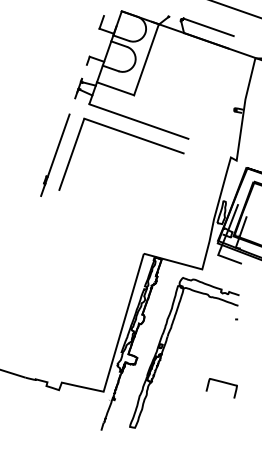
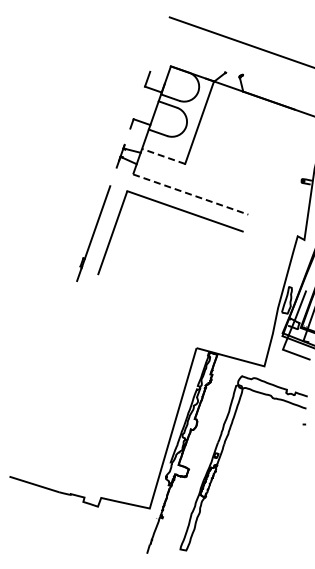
line: (208, 26) -> (271, 84), removed
line: (115, 88) -> (163, 156), solid -> dashed
line: (138, 121) -> (190, 194), solid -> dashed
curve: (222, 383) -> (288, 498), removed

